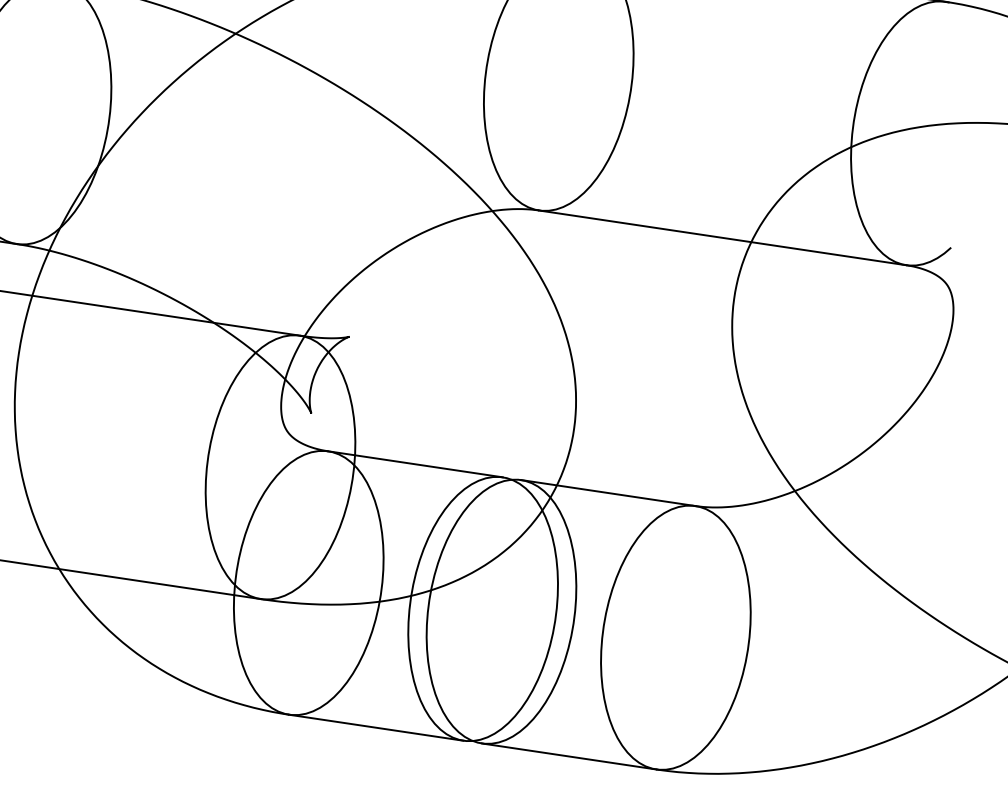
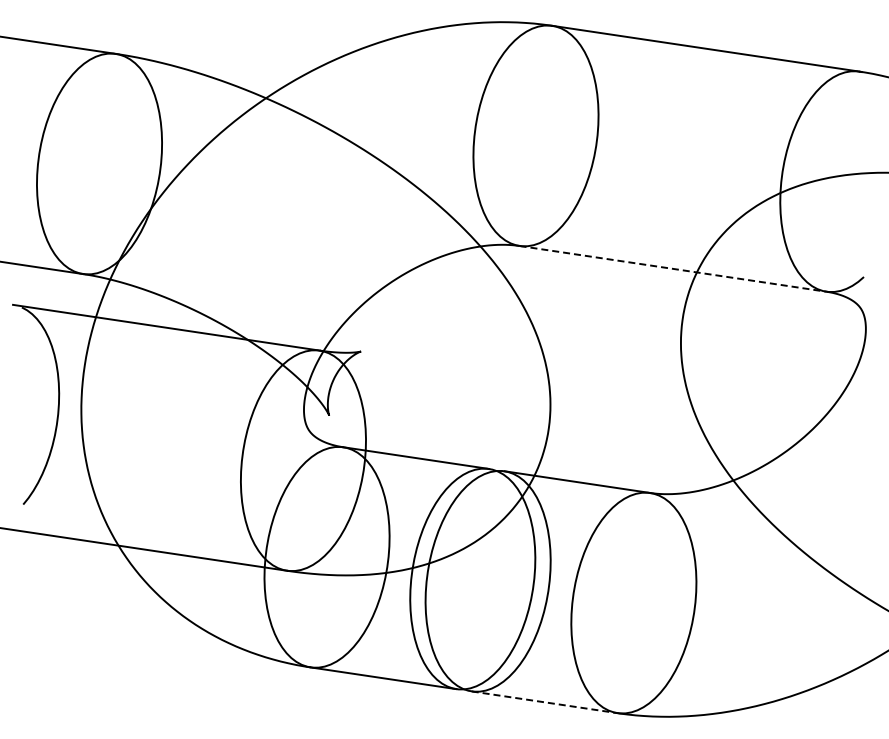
line: (723, 237) -> (673, 268), solid -> dashed
line: (568, 756) -> (544, 702), solid -> dashed

